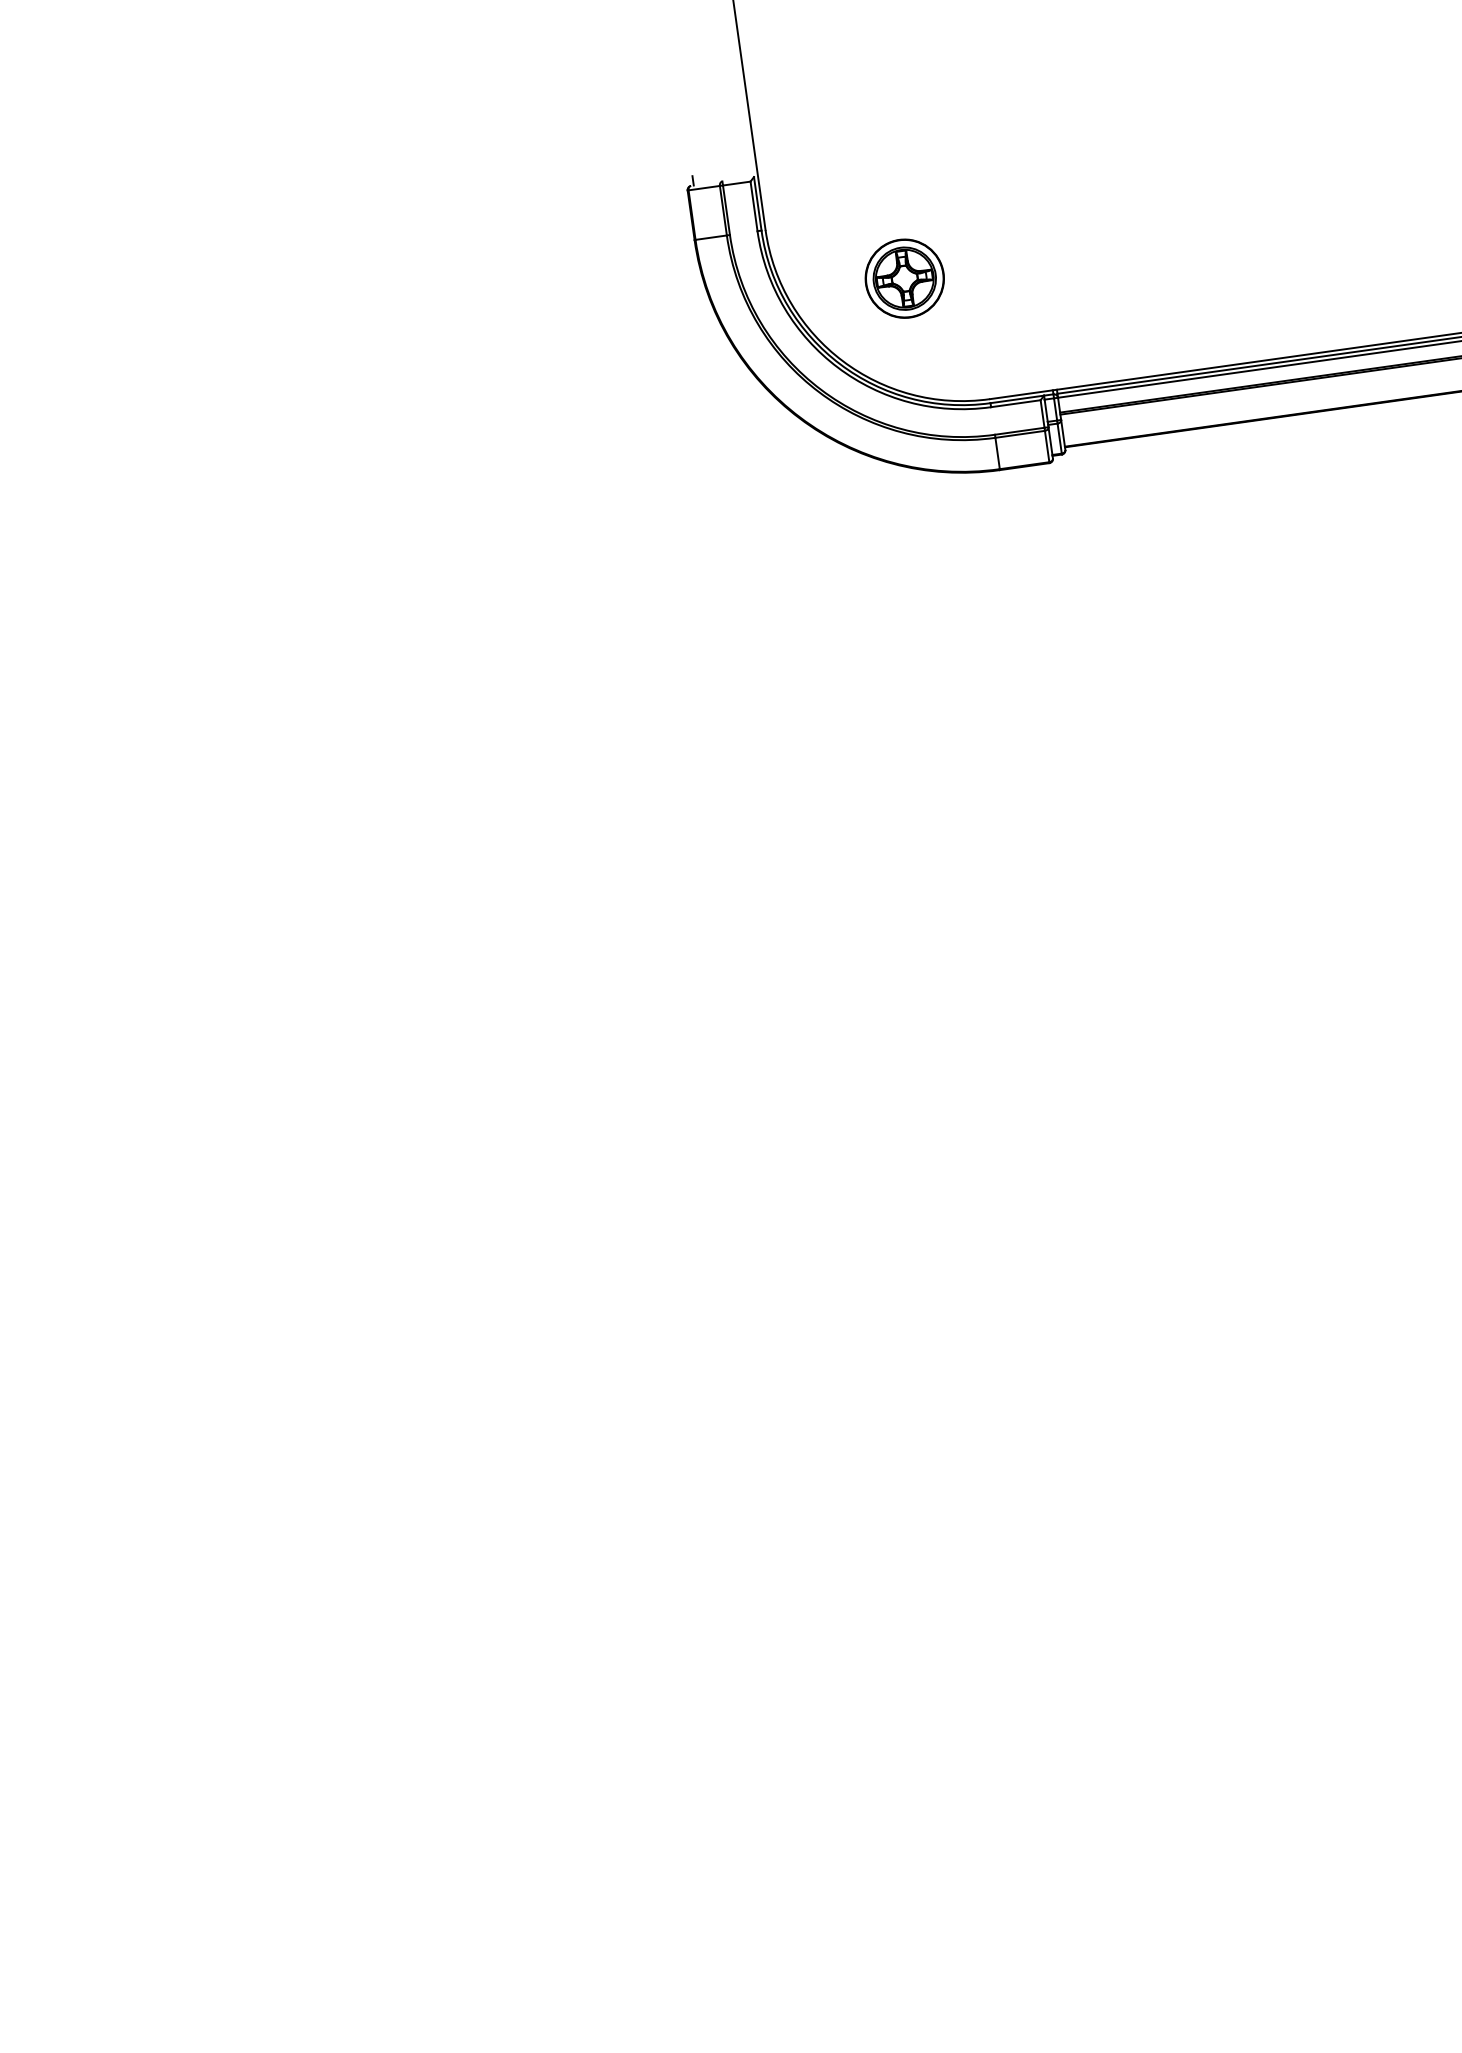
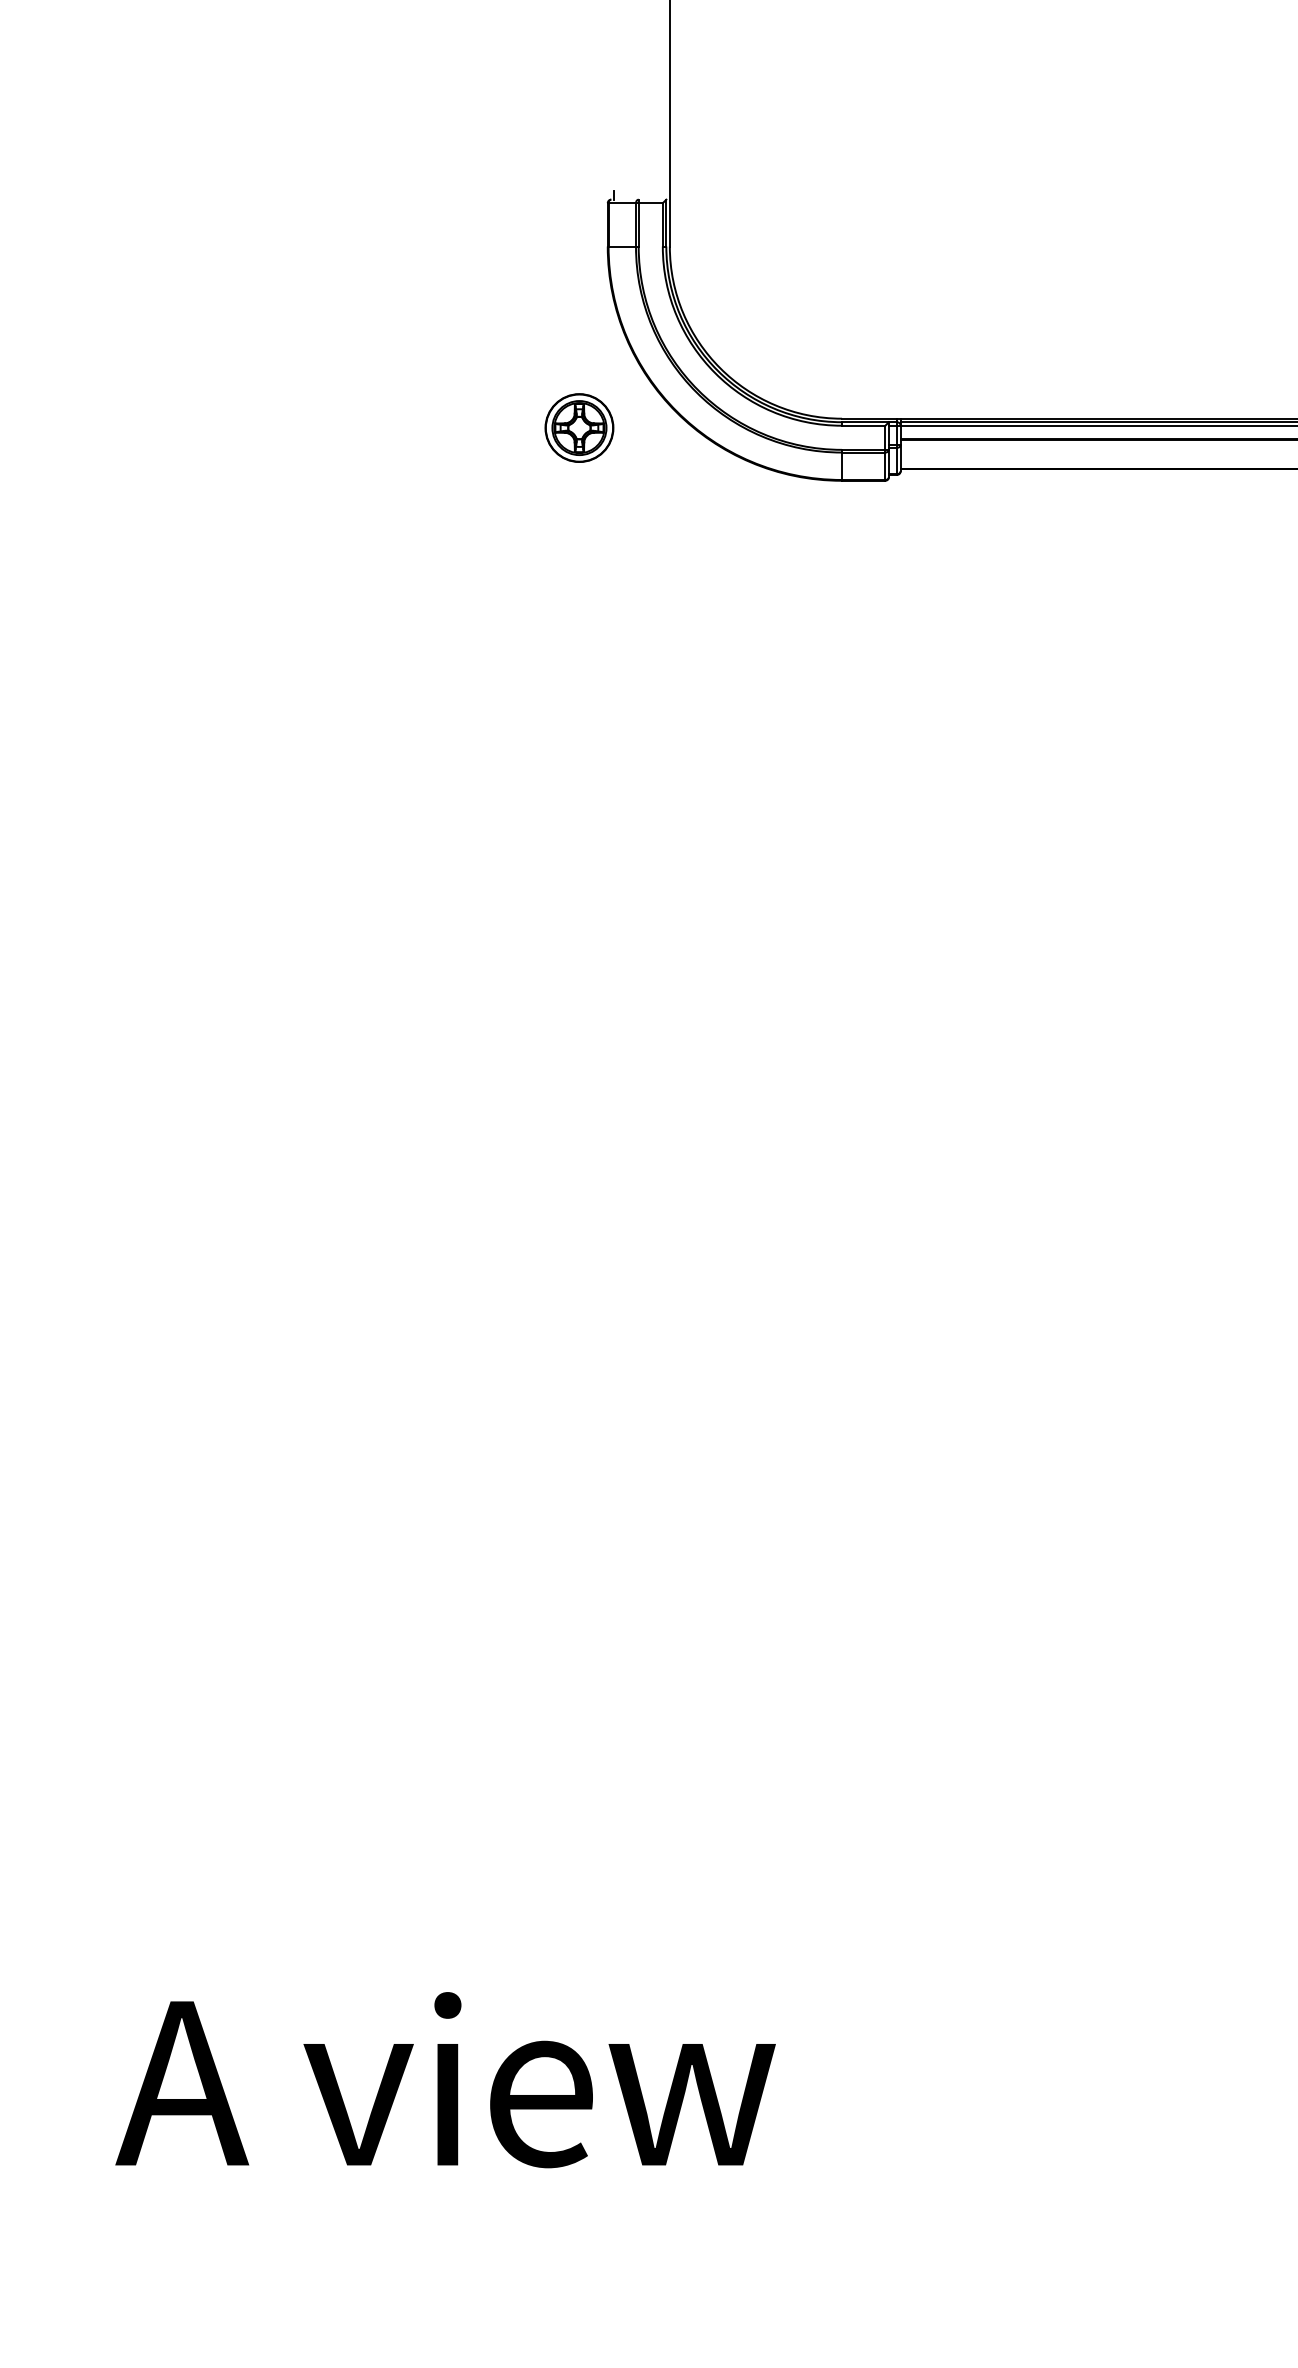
part: (904, 278) -> (579, 427), moved

